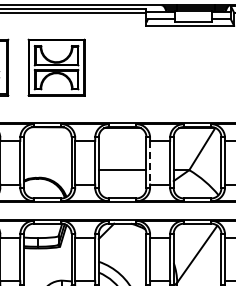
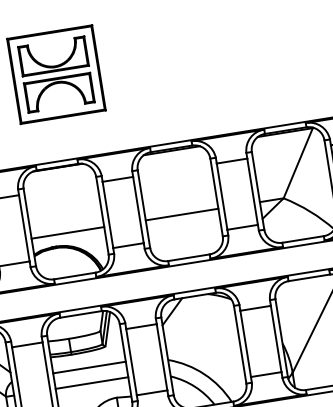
line: (150, 162) -> (222, 196), dashed -> solid
line: (47, 170) -> (67, 233), added
line: (47, 258) -> (89, 367), added
line: (47, 268) -> (91, 382), added

